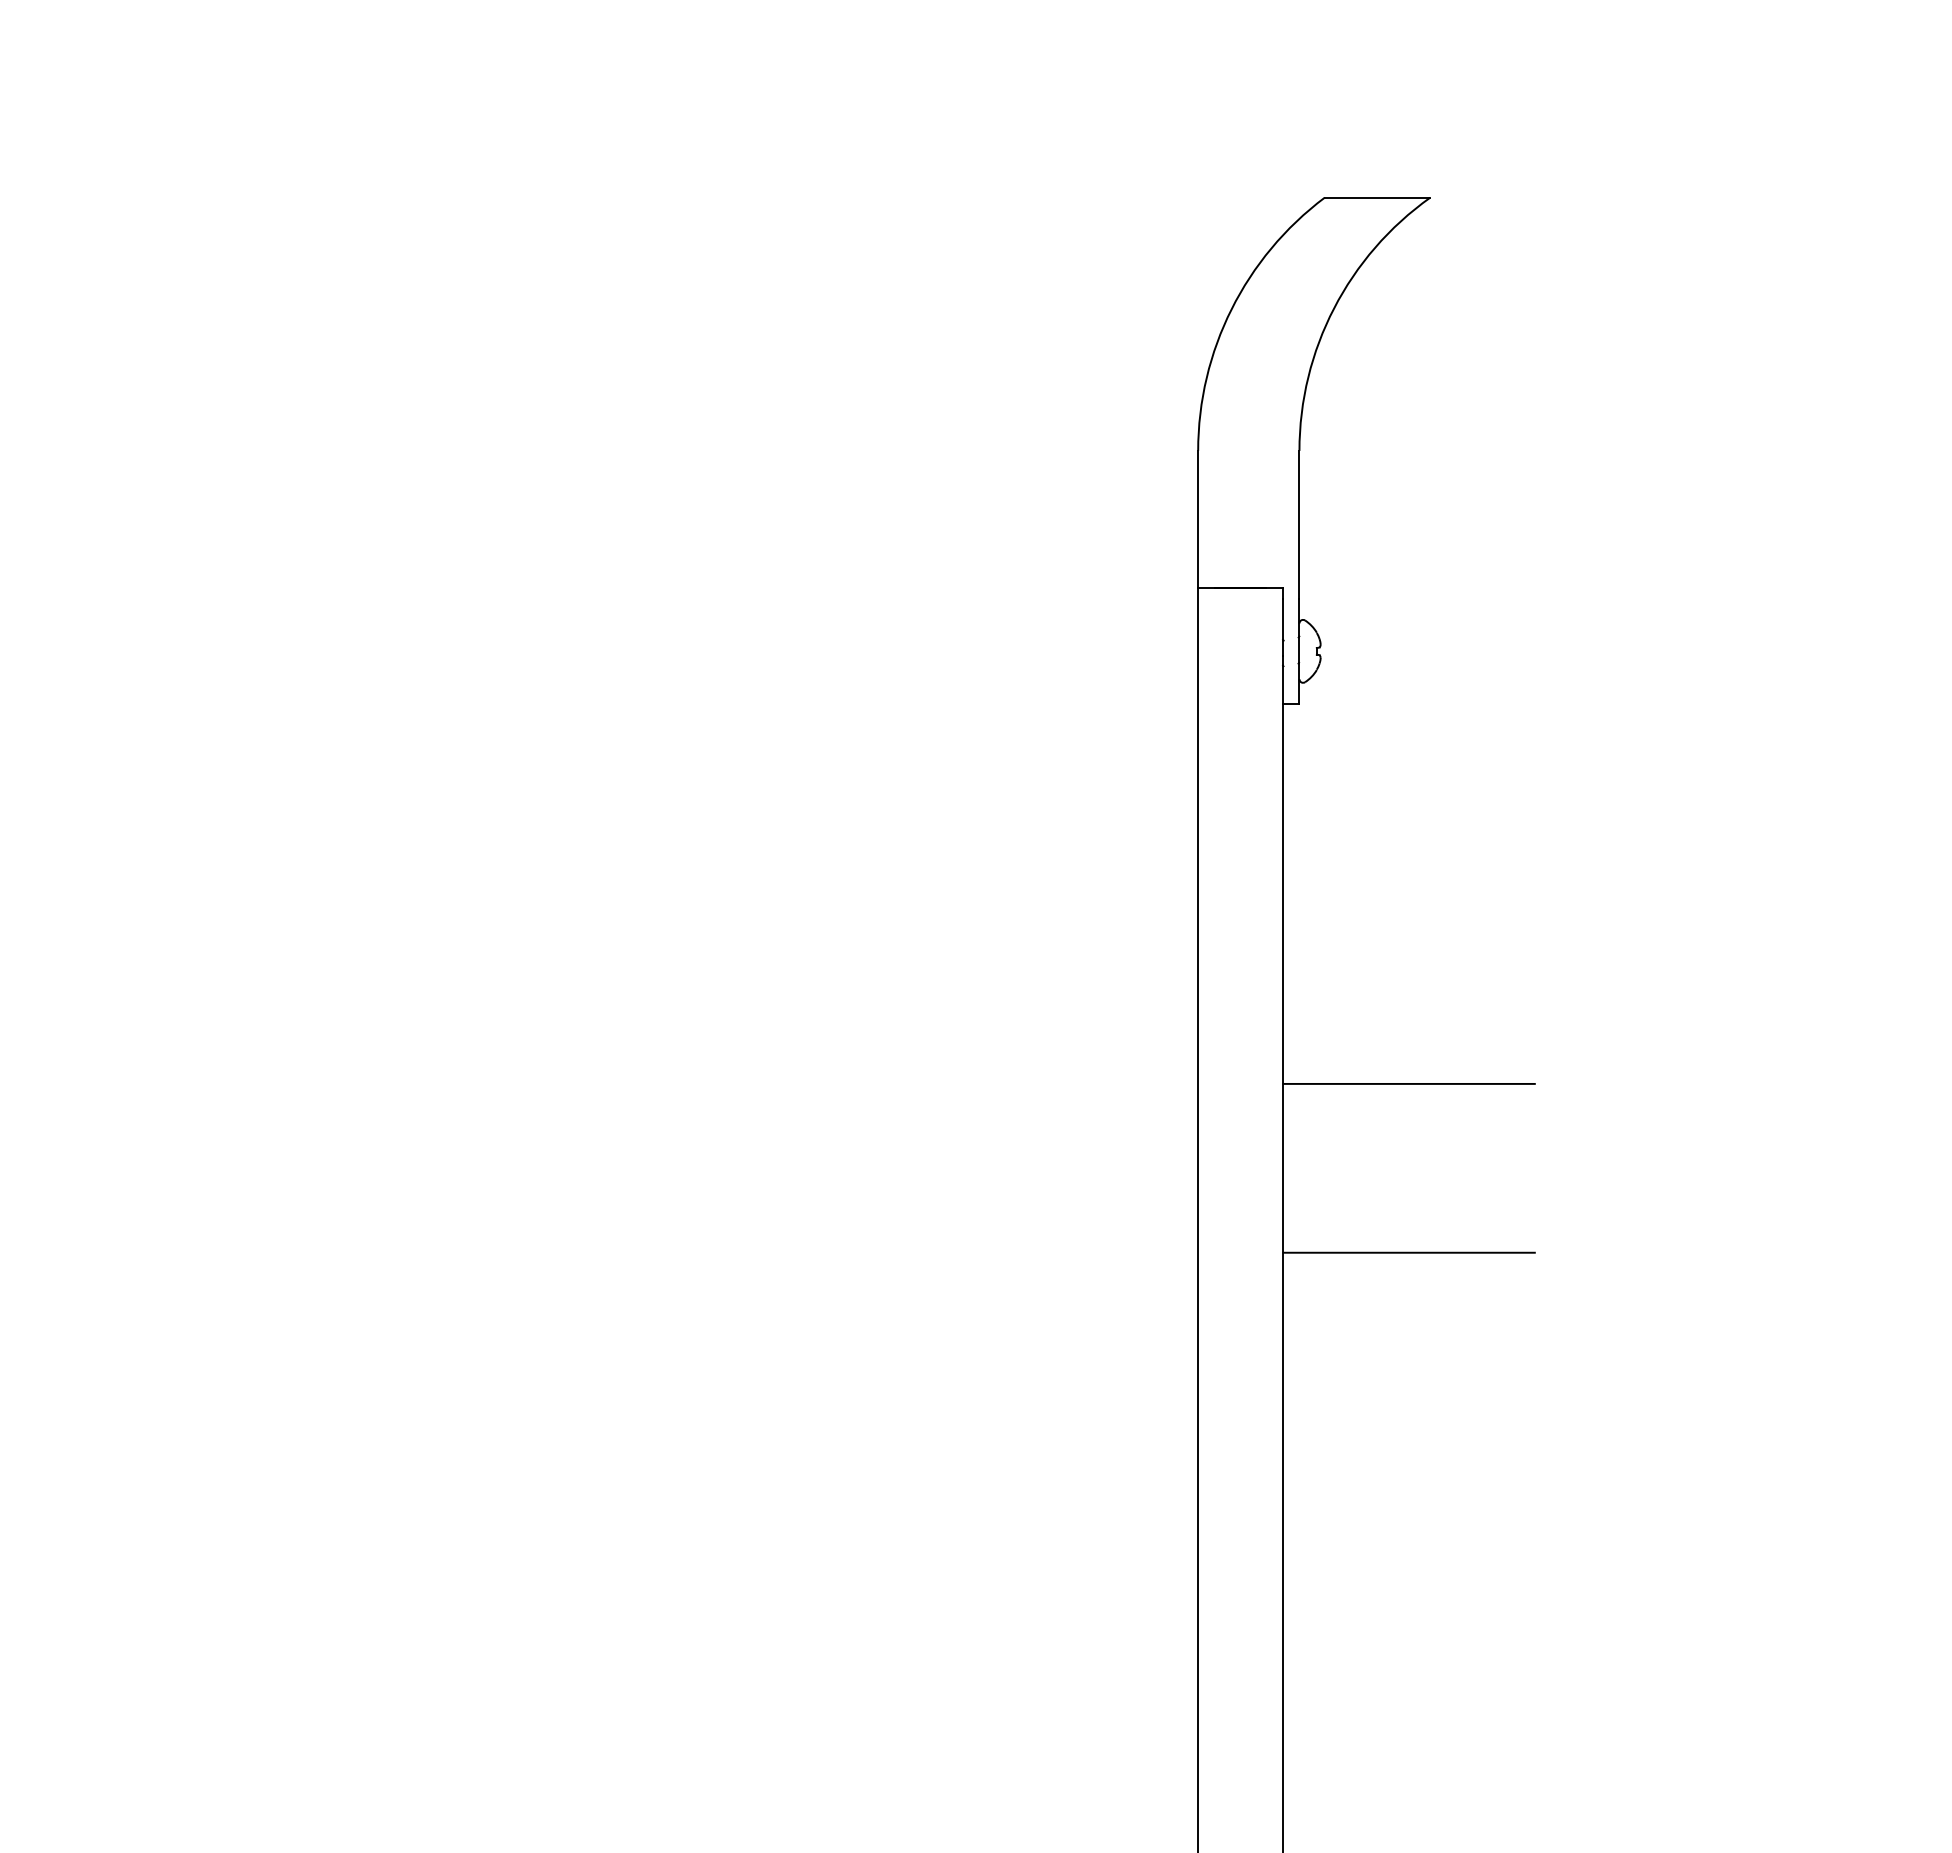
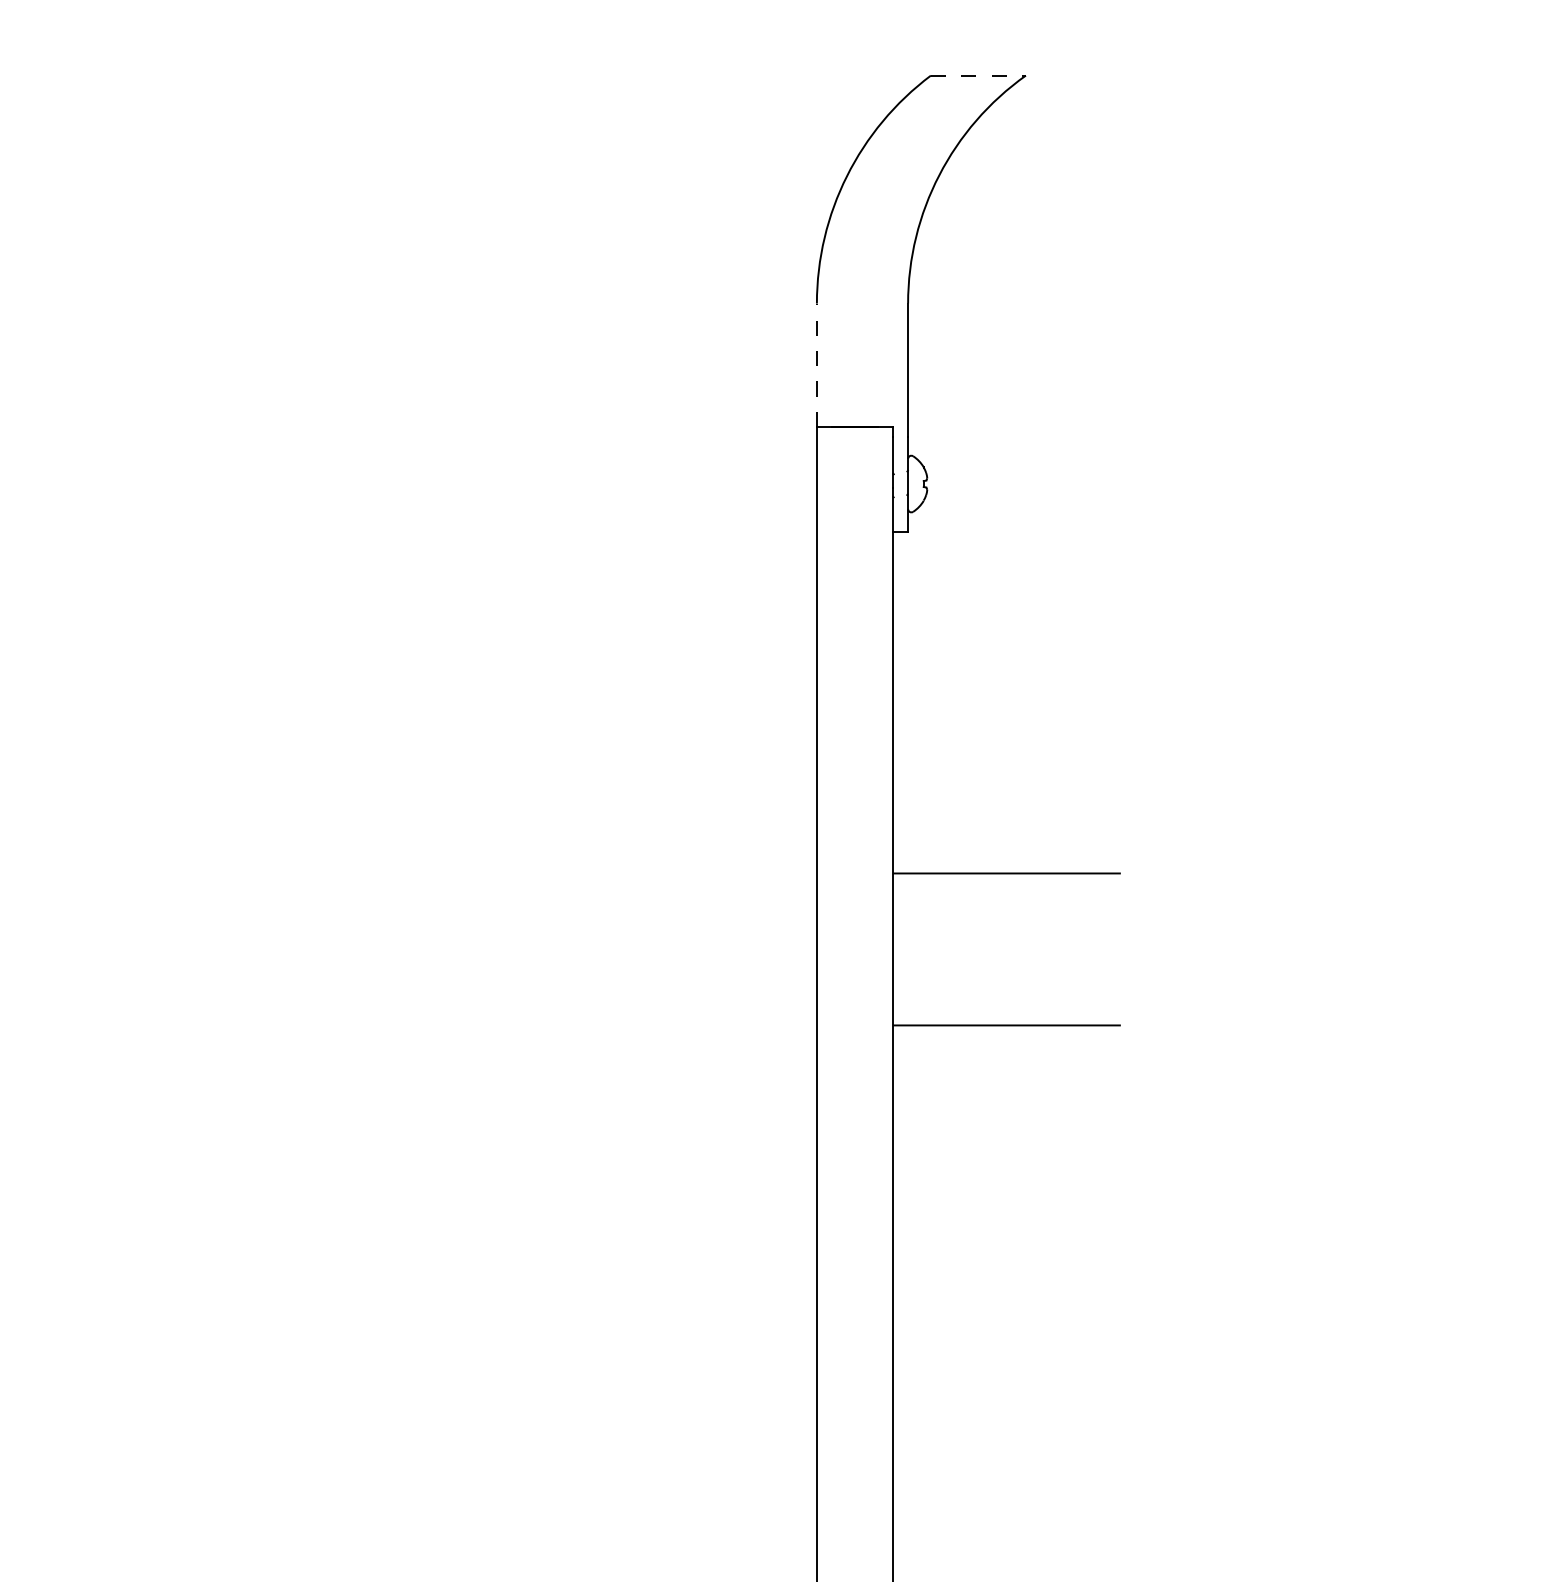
line: (1377, 197) -> (978, 75), solid -> dashed
line: (1198, 519) -> (817, 365), solid -> dashed

